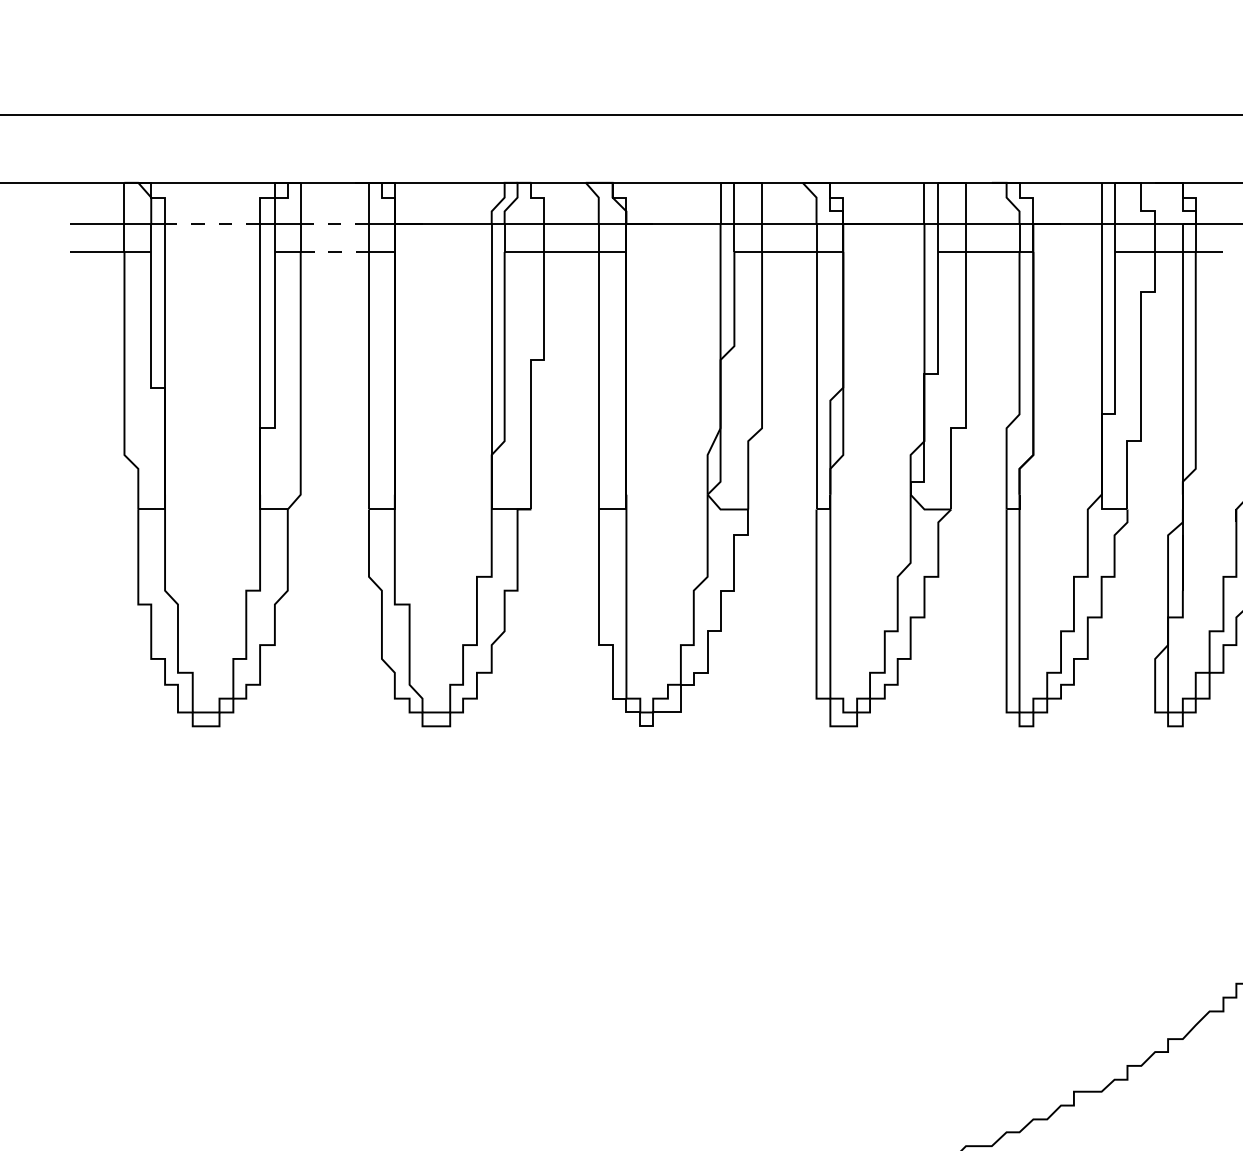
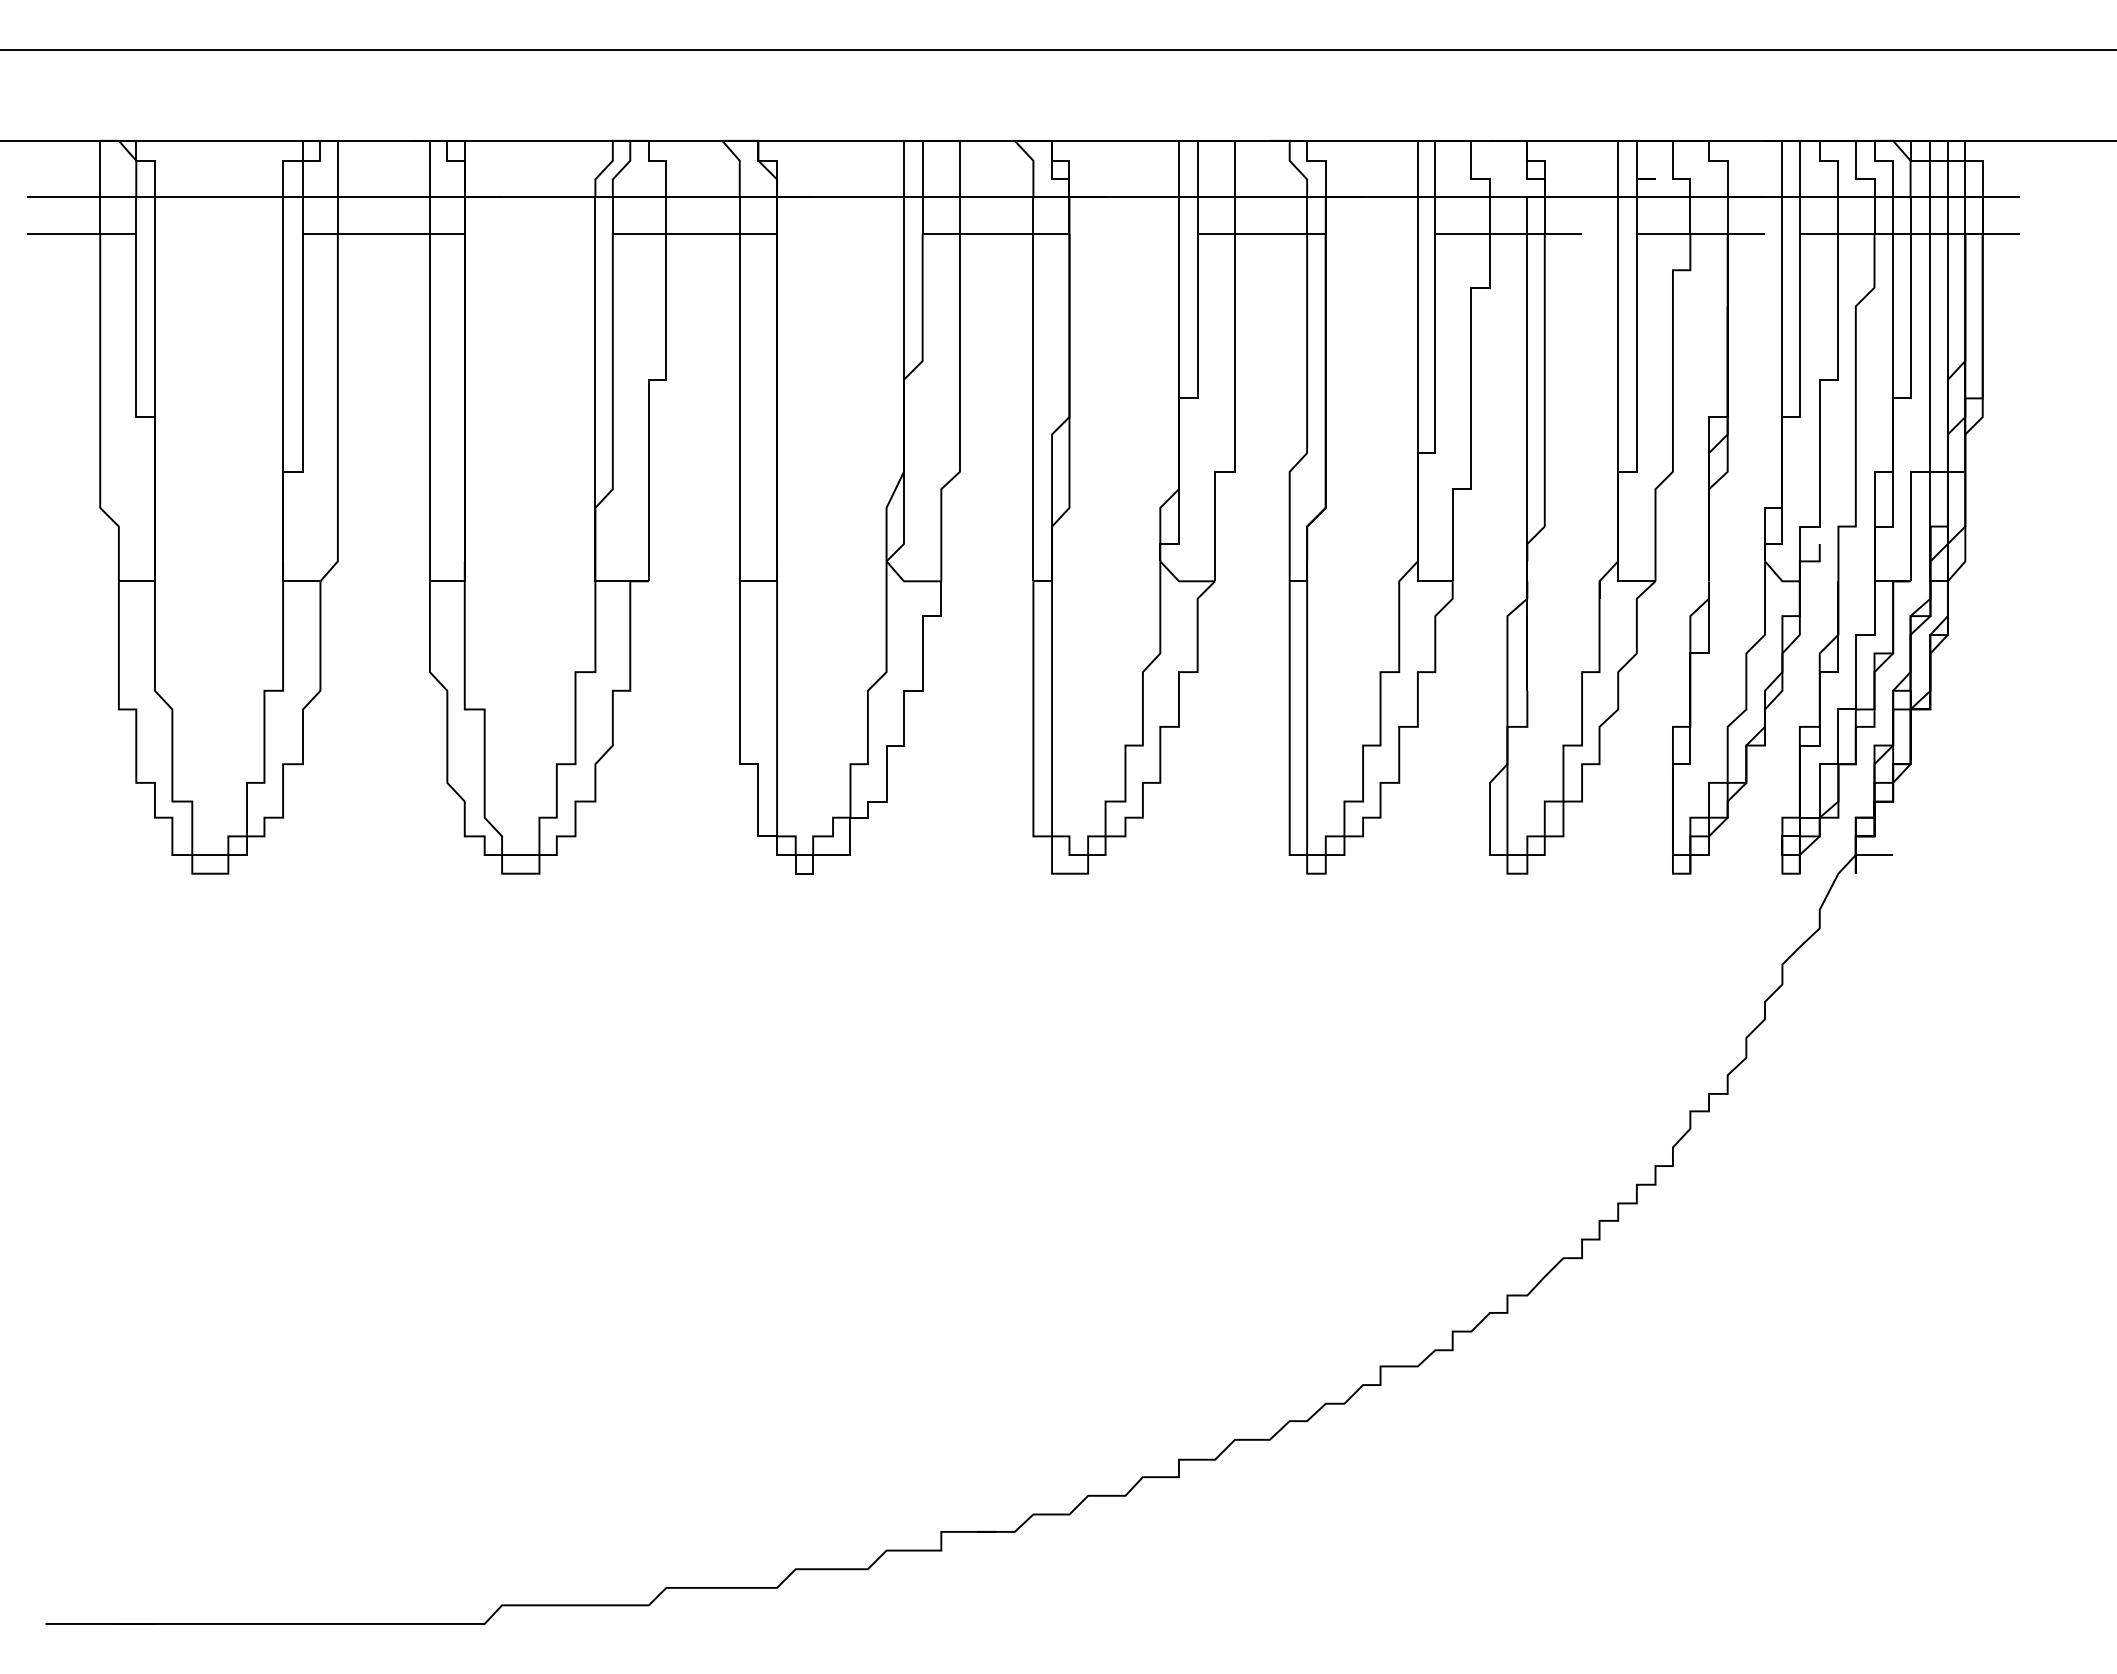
line: (212, 224) -> (218, 196), dashed -> solid
line: (334, 224) -> (383, 196), dashed -> solid
line: (335, 252) -> (384, 234), dashed -> solid

